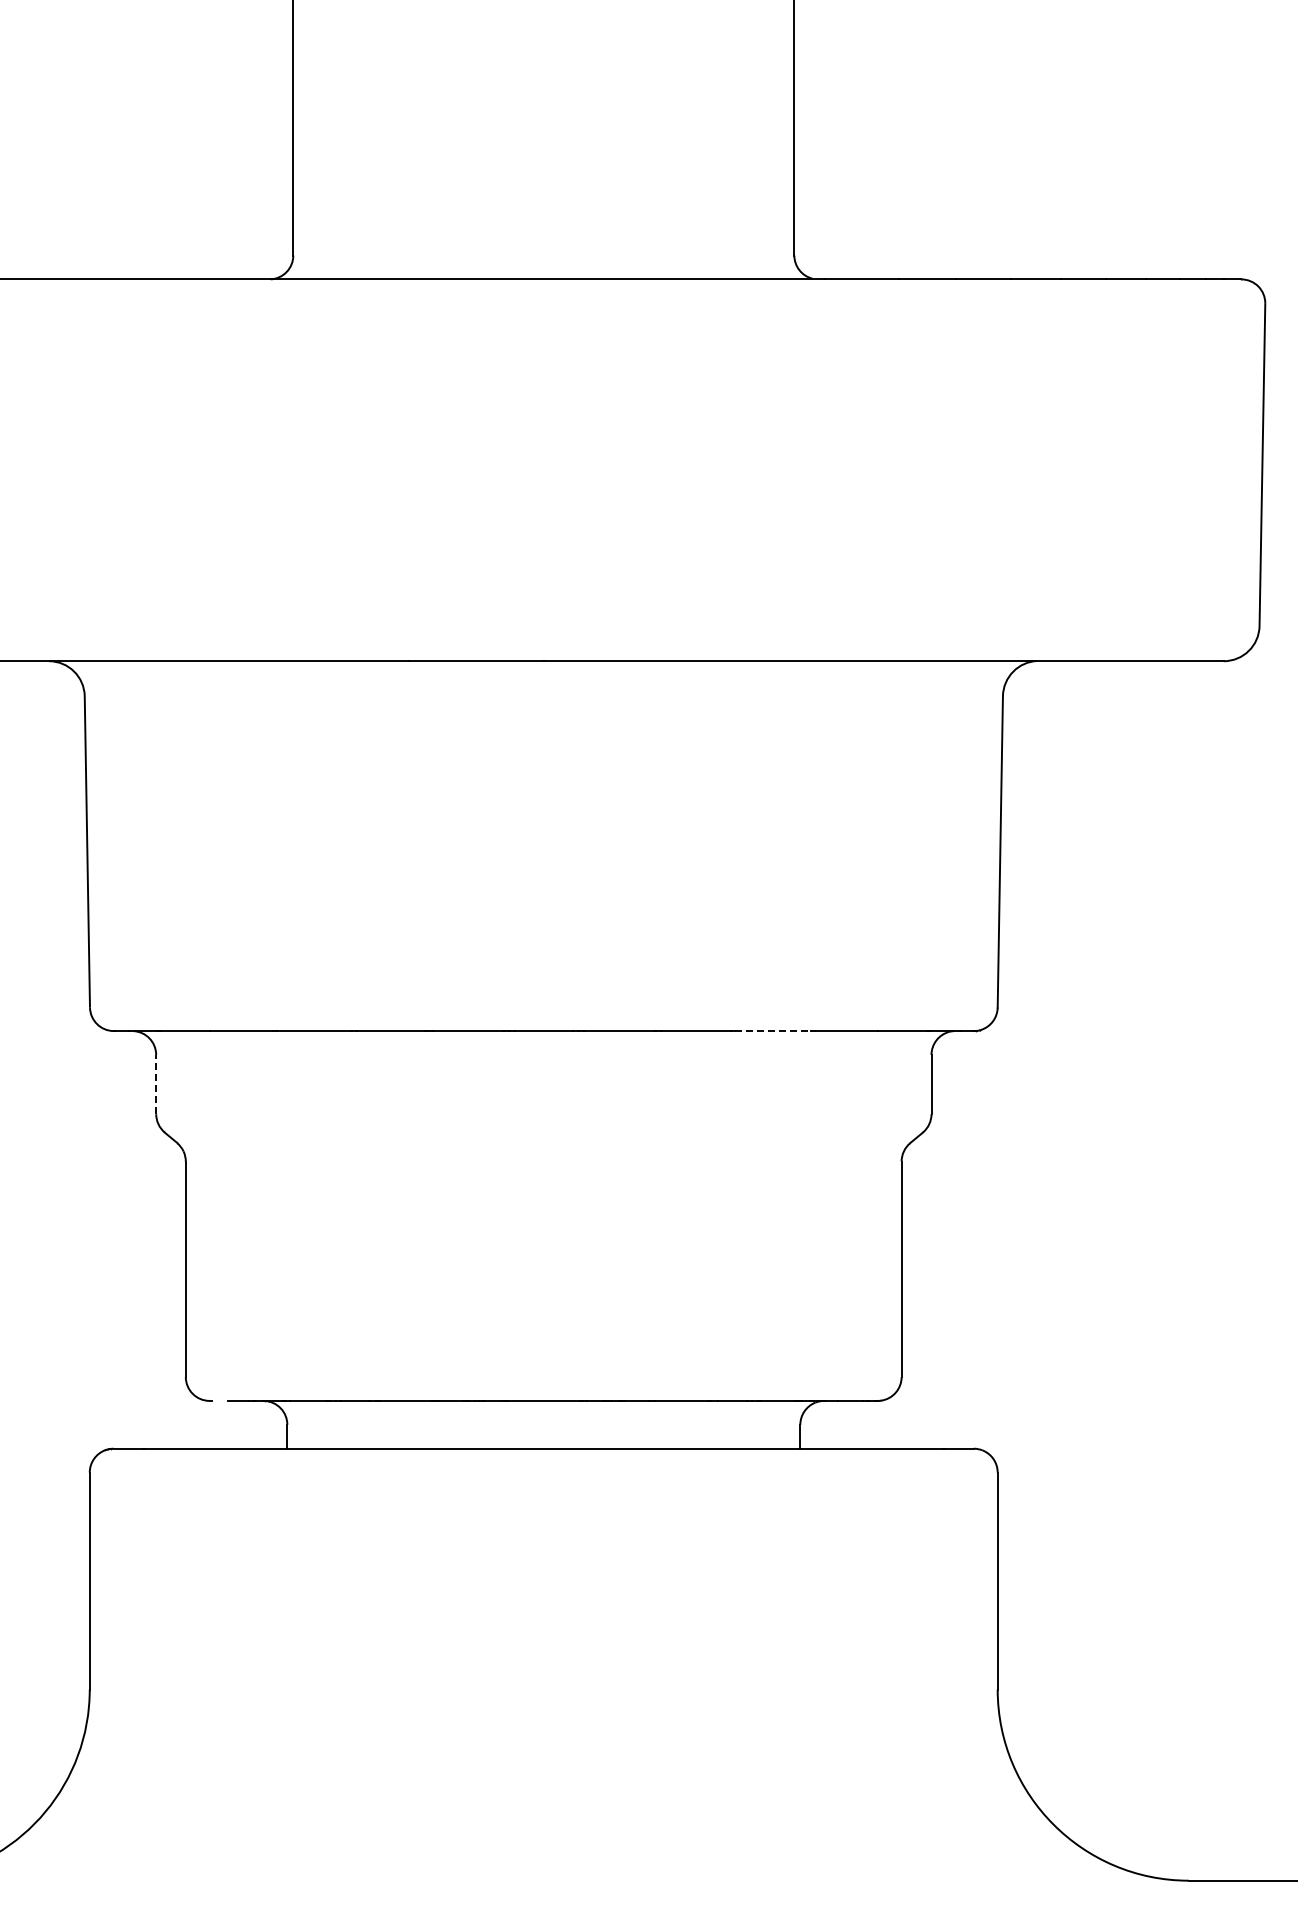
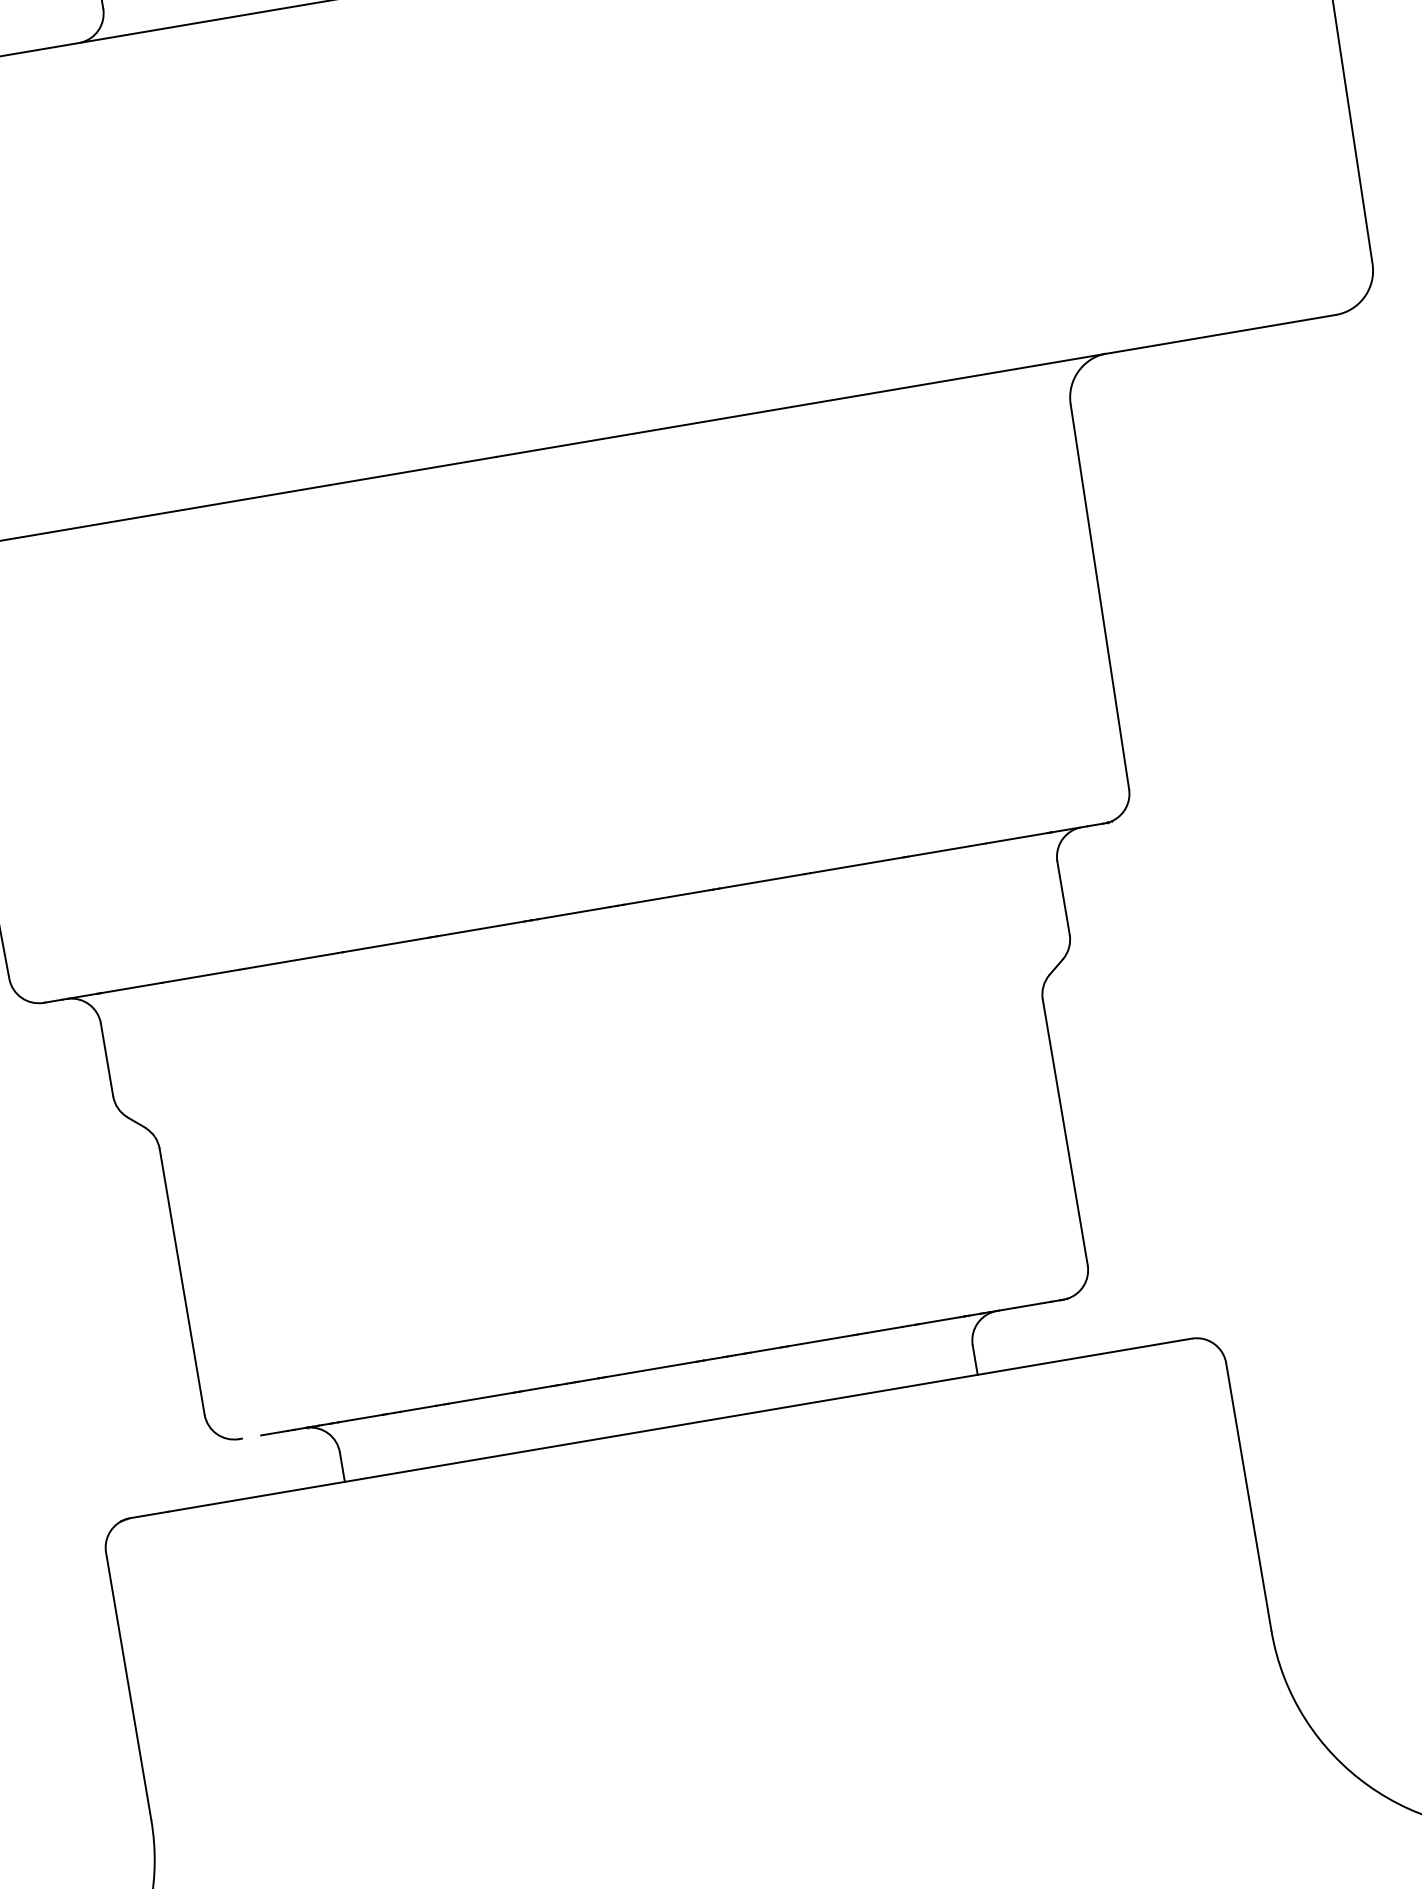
line: (773, 1031) -> (857, 865), dashed -> solid
line: (156, 1084) -> (107, 1059), dashed -> solid

